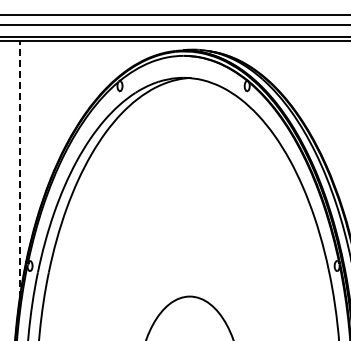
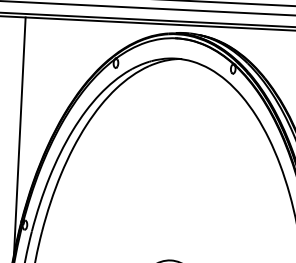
line: (19, 169) -> (19, 135), dashed -> solid

